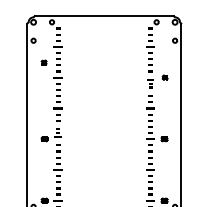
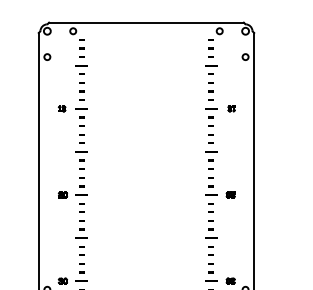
part: (43, 62) -> (61, 108), moved
part: (150, 83) -> (211, 117), size x1.67
part: (57, 133) -> (81, 186), size x1.43

